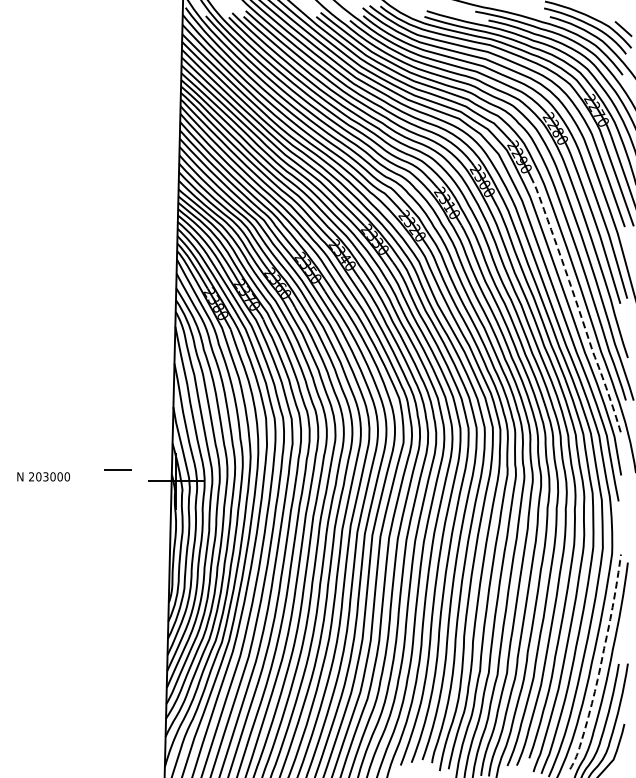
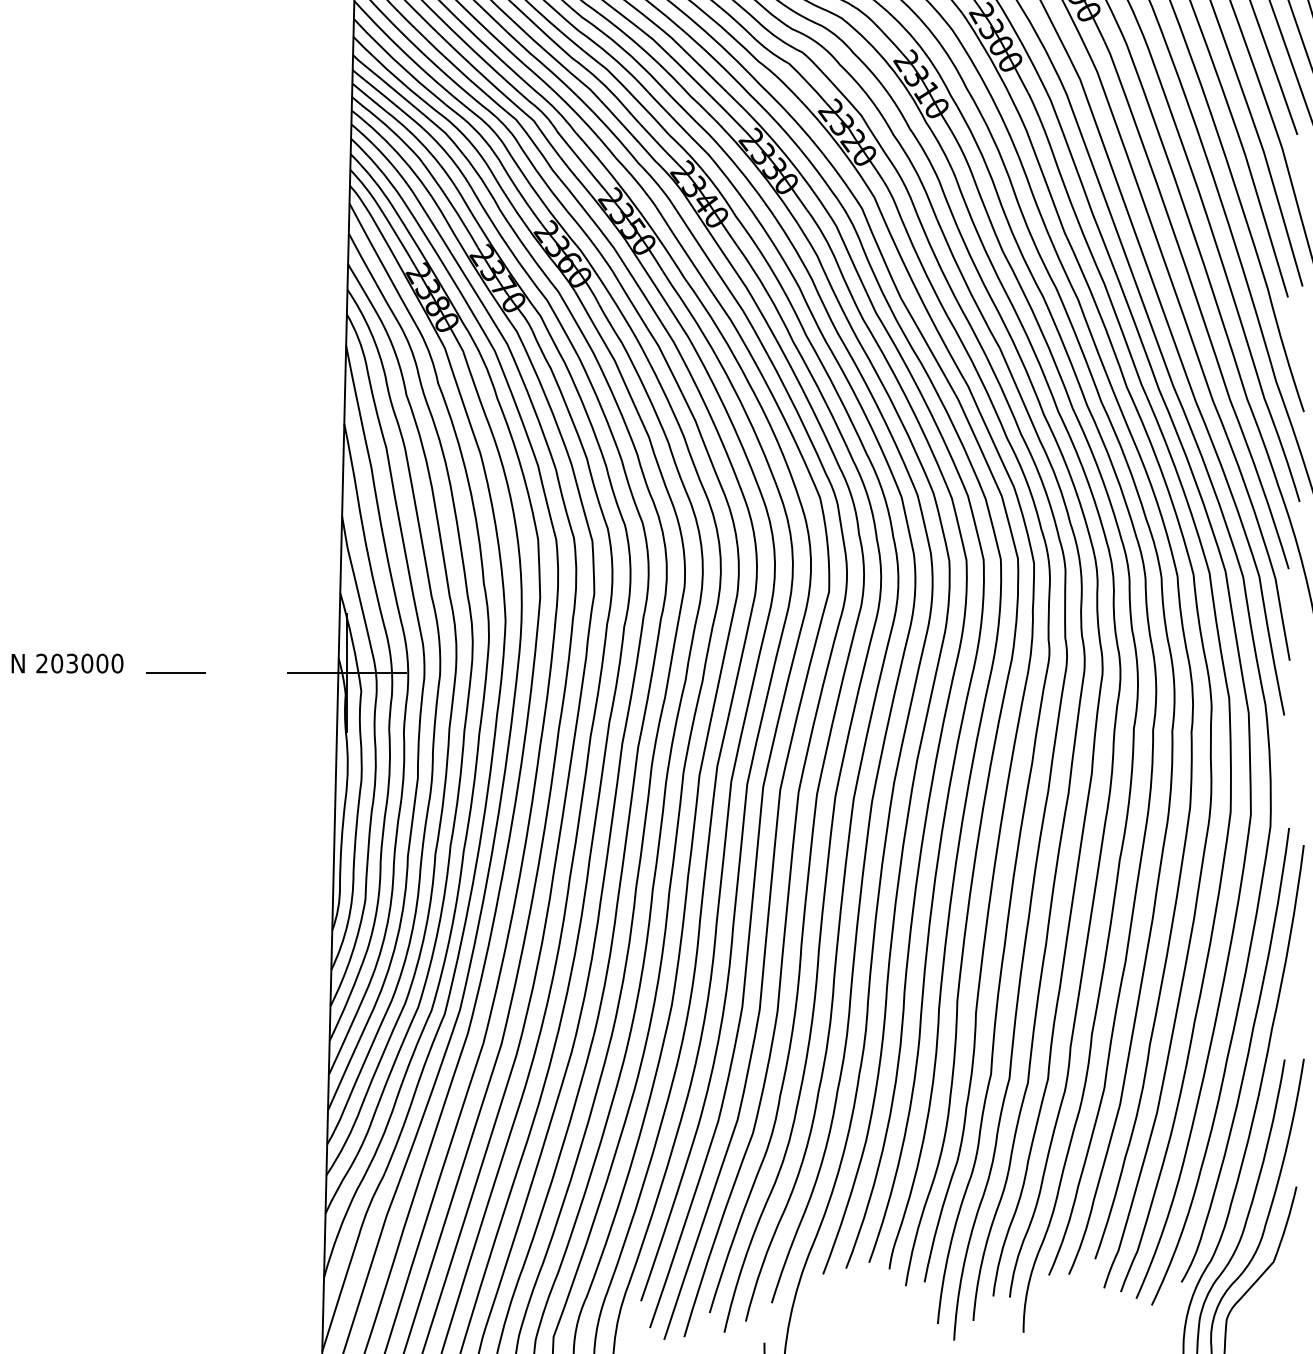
line: (578, 308) -> (1199, 307), dashed -> solid
line: (117, 469) -> (175, 671), moved
line: (600, 666) -> (1245, 1064), dashed -> solid

